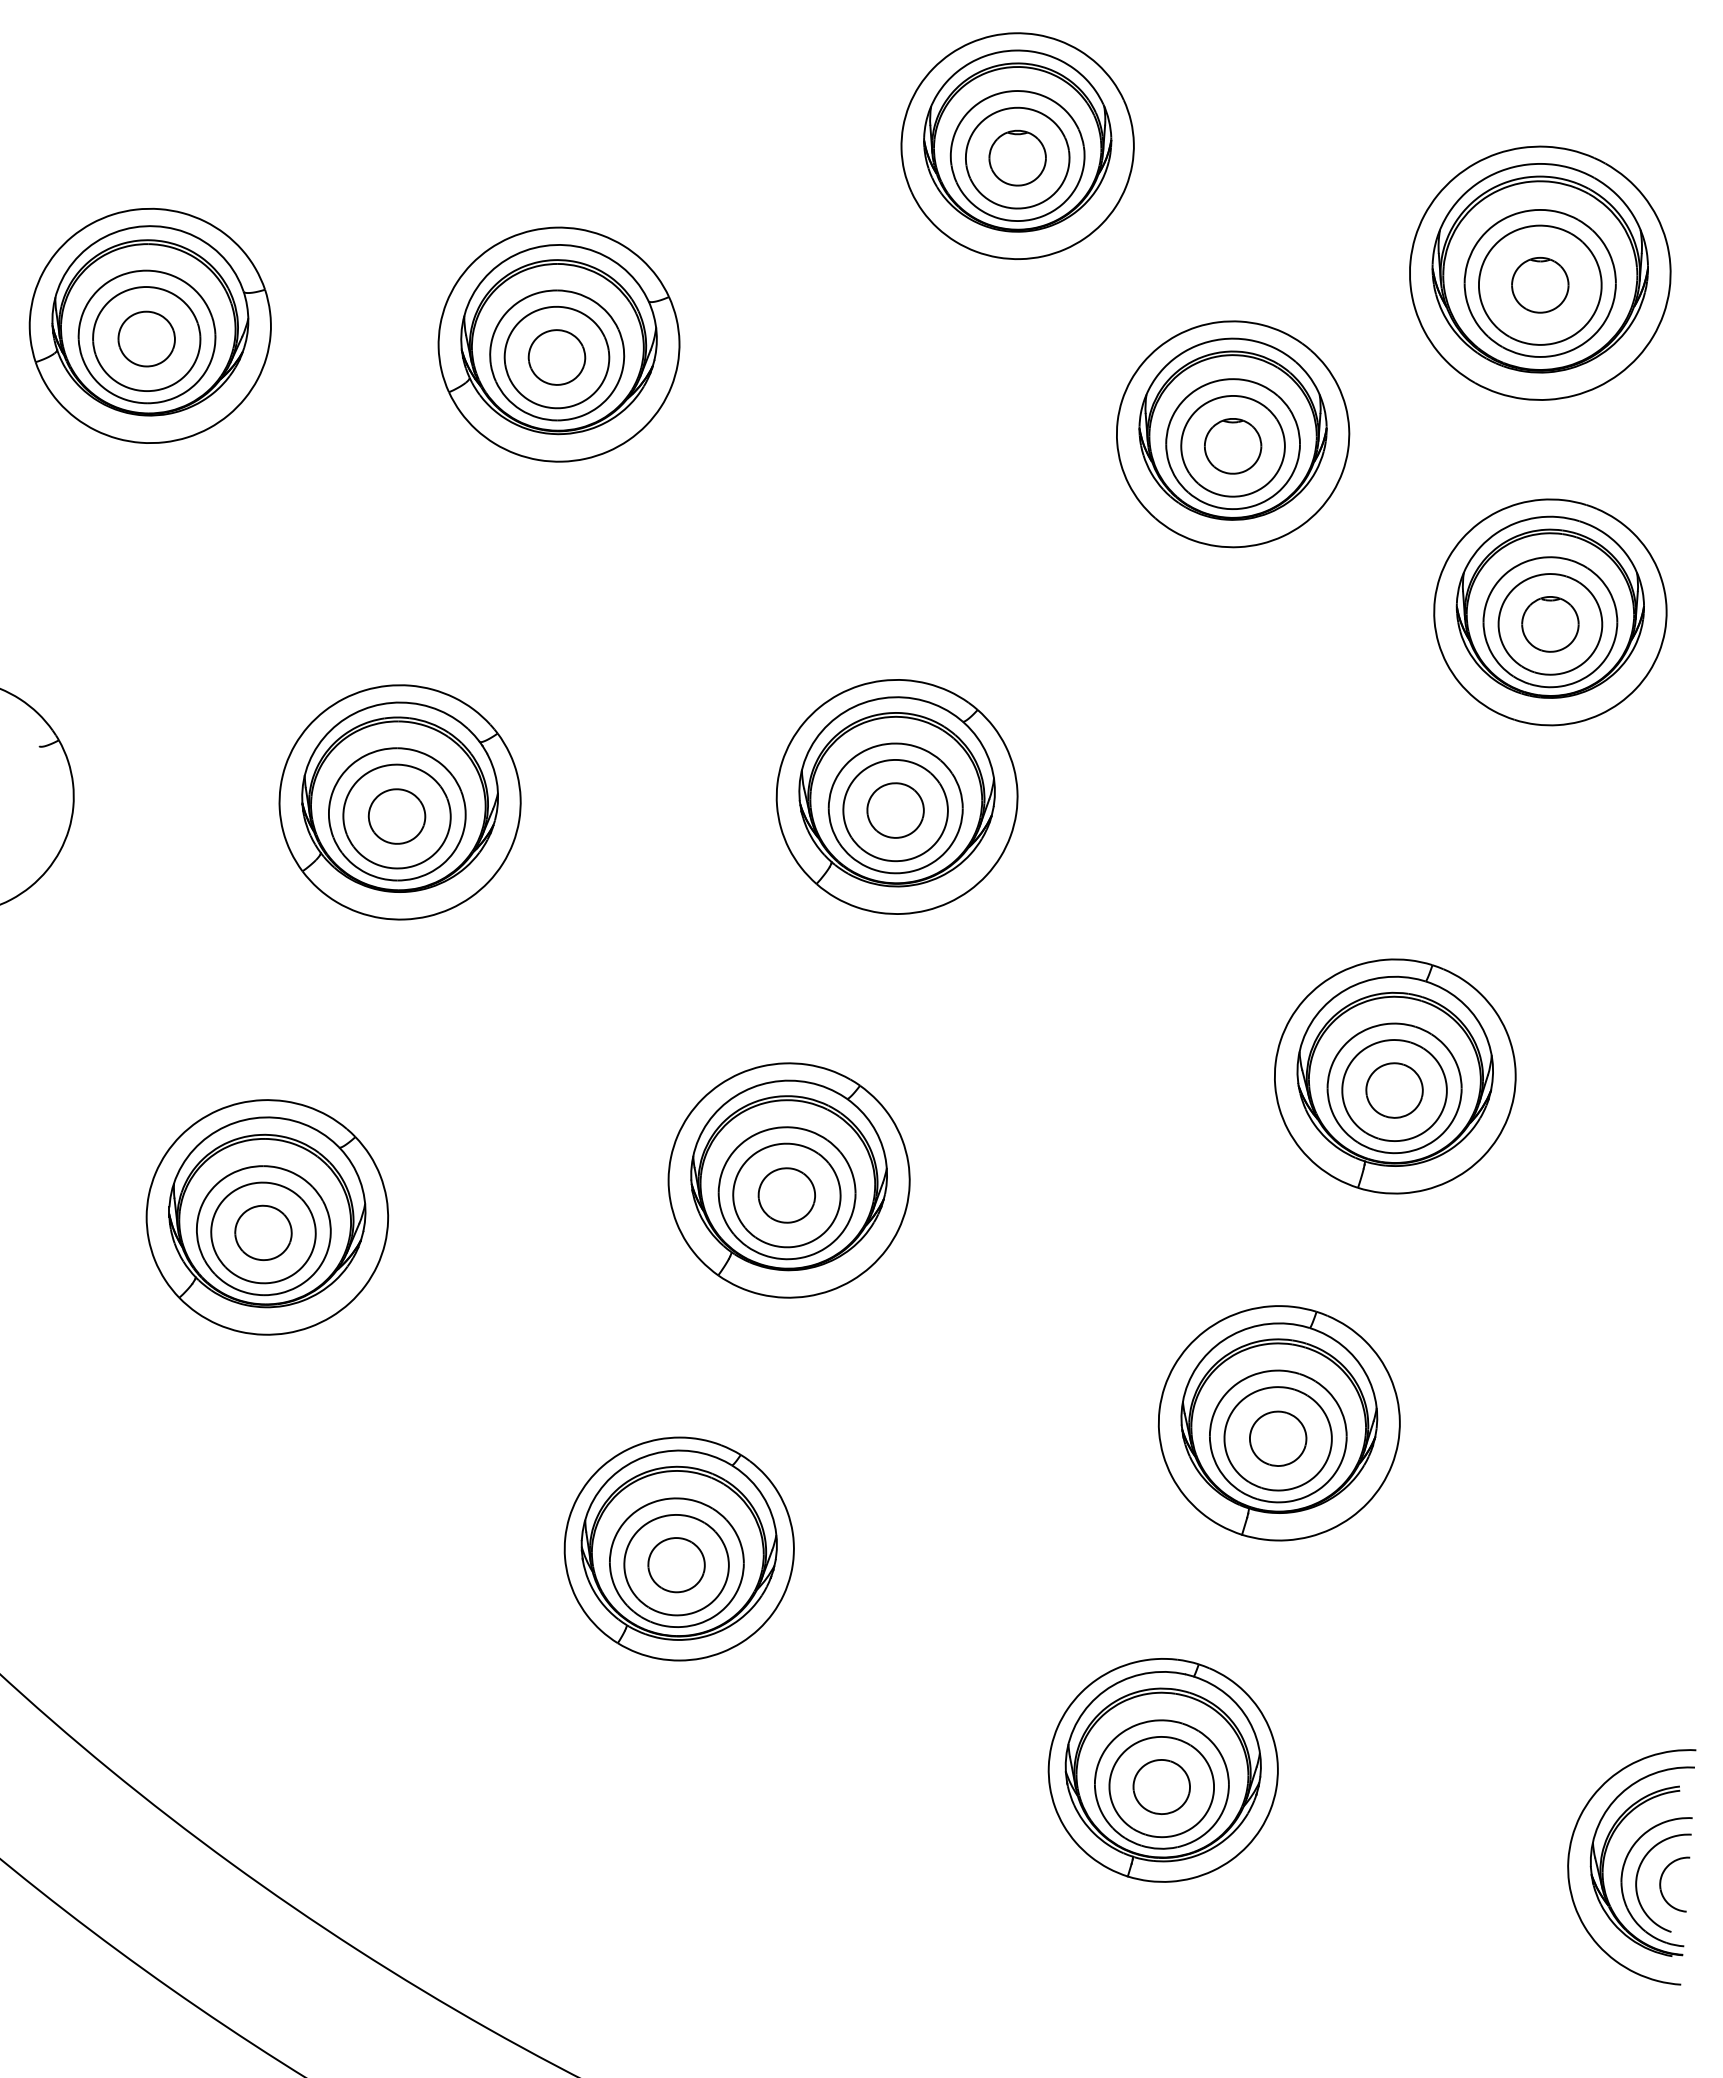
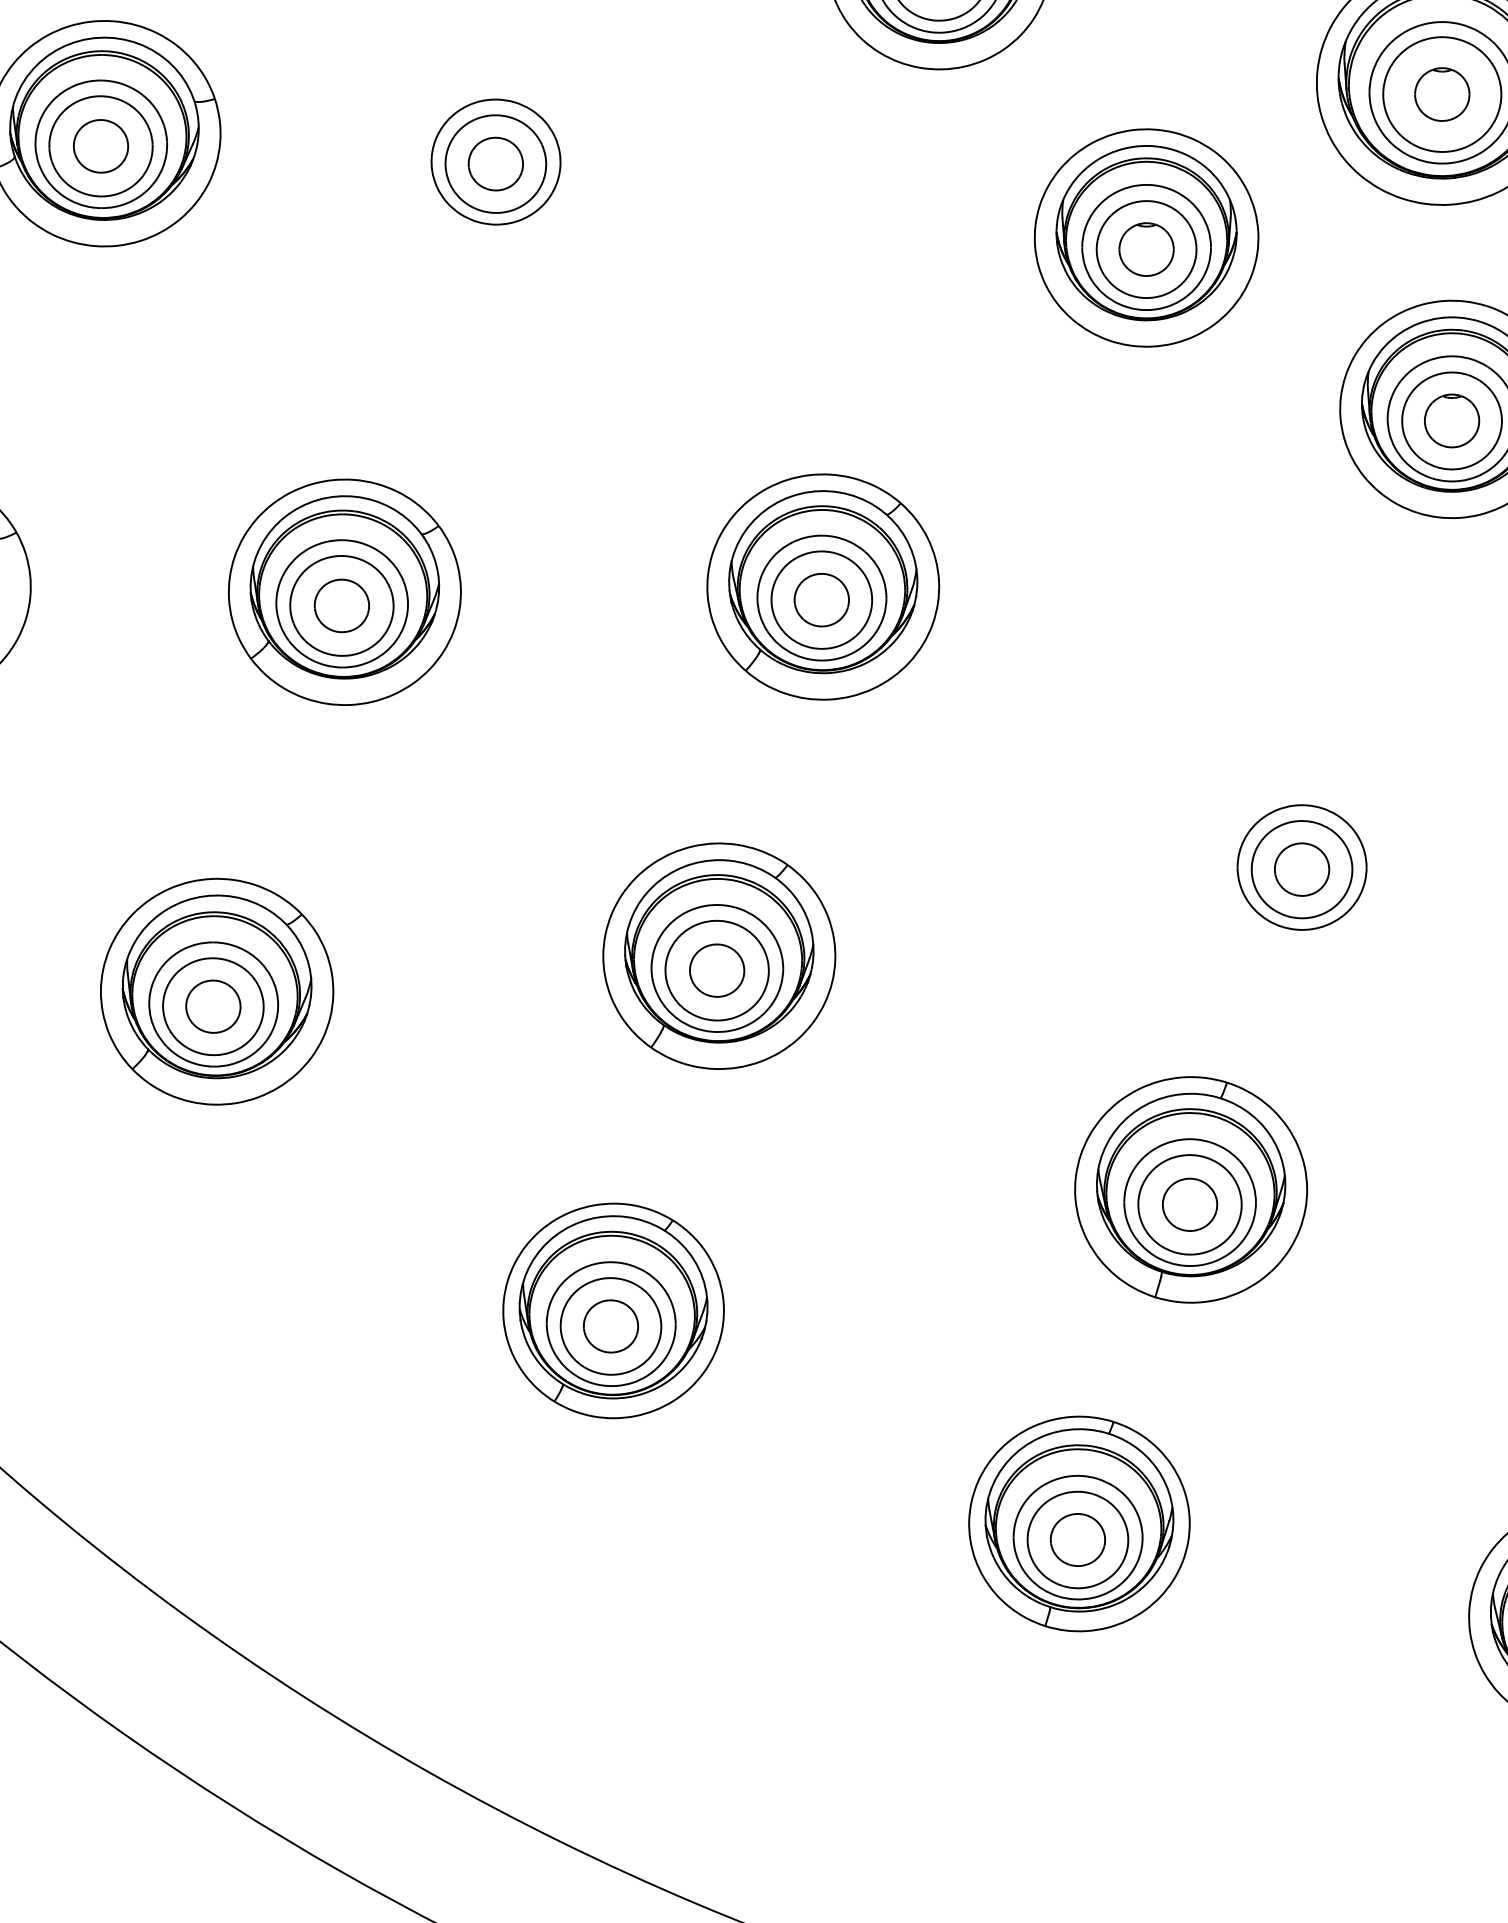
part: (558, 344) -> (497, 151), removed
part: (1395, 1076) -> (1302, 856), removed

